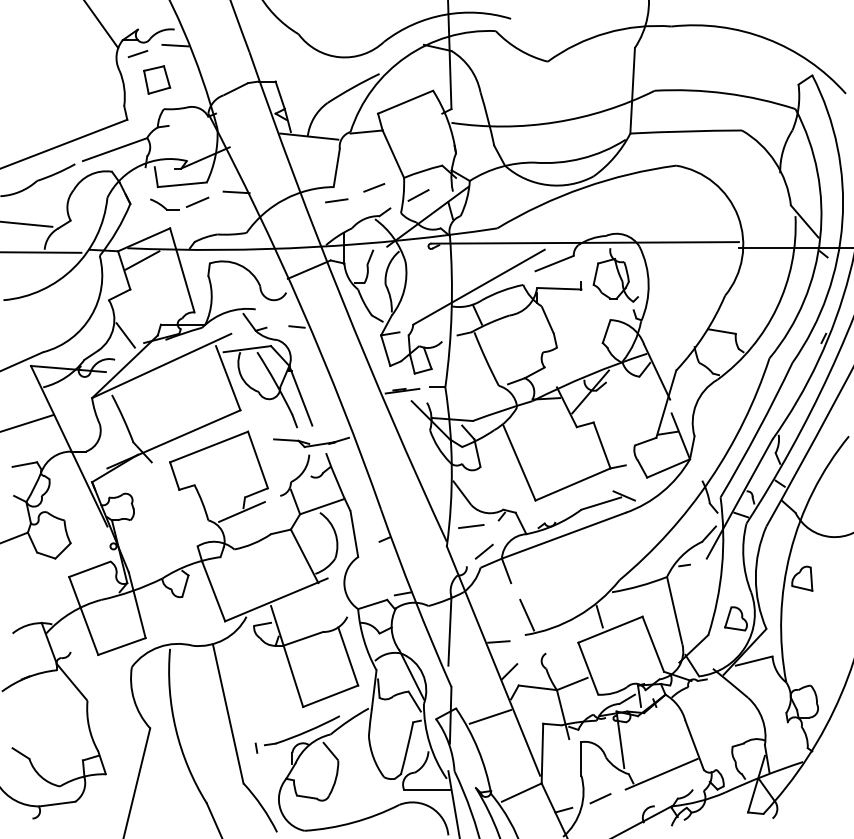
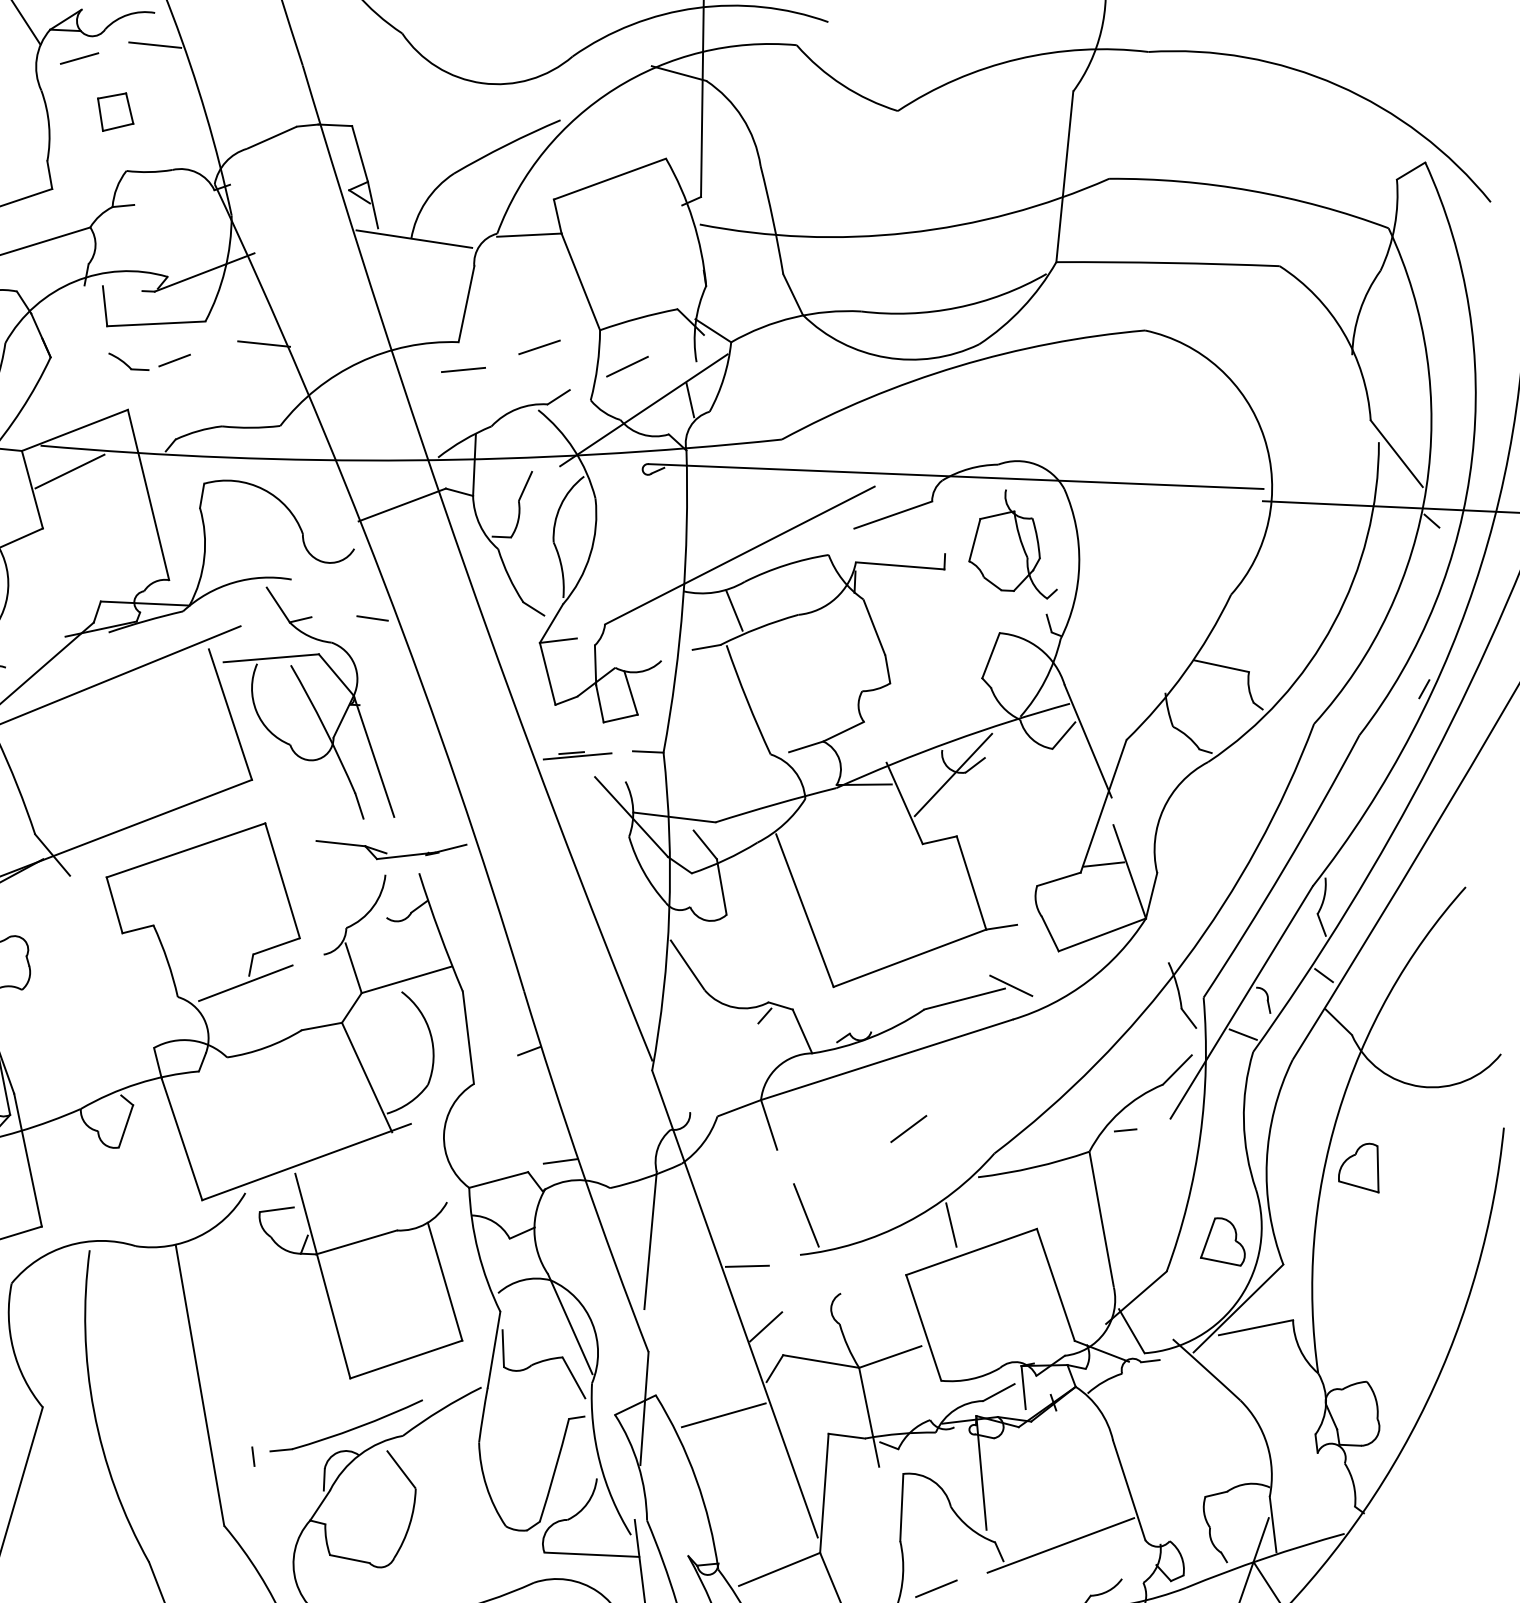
part: (157, 79) -> (116, 111), size x0.7
part: (179, 203) -> (148, 361), size x0.7
line: (125, 335) -> (29, 619), removed
line: (471, 526) -> (703, 1033), removed
line: (483, 551) -> (907, 1128), moved

